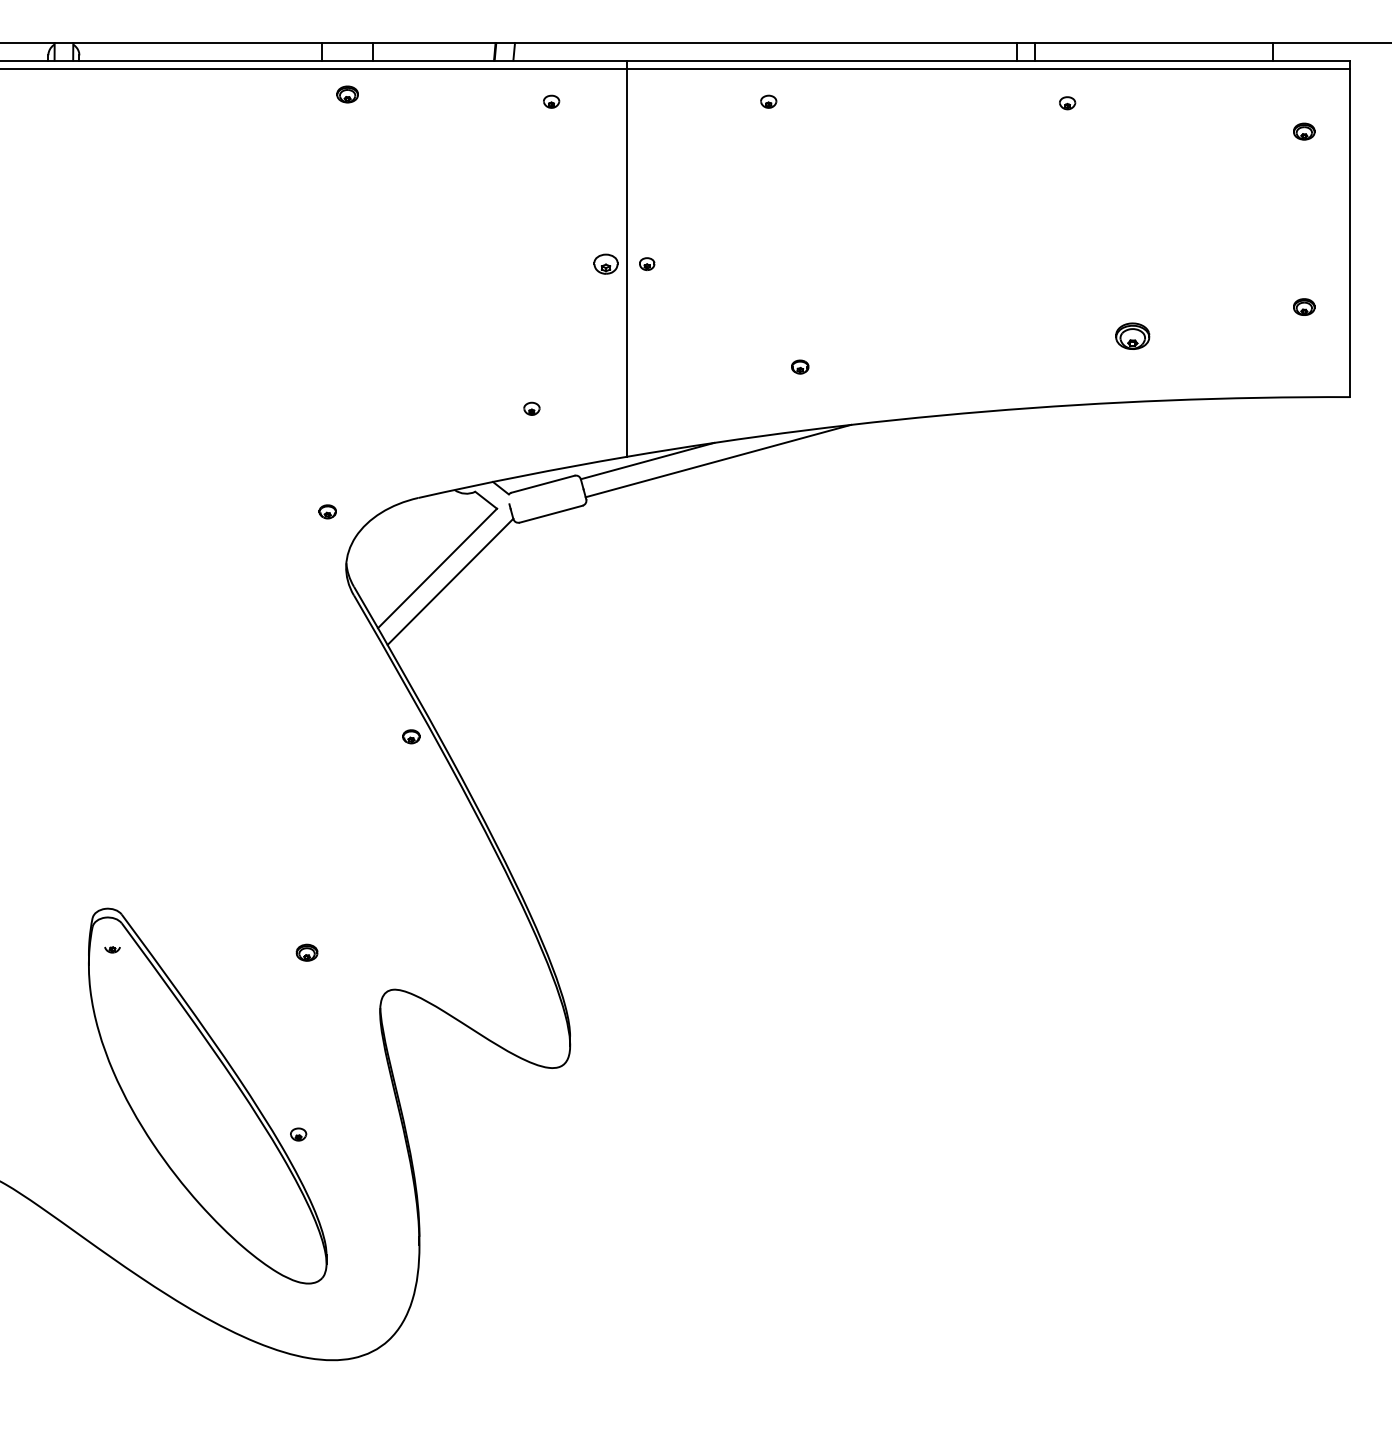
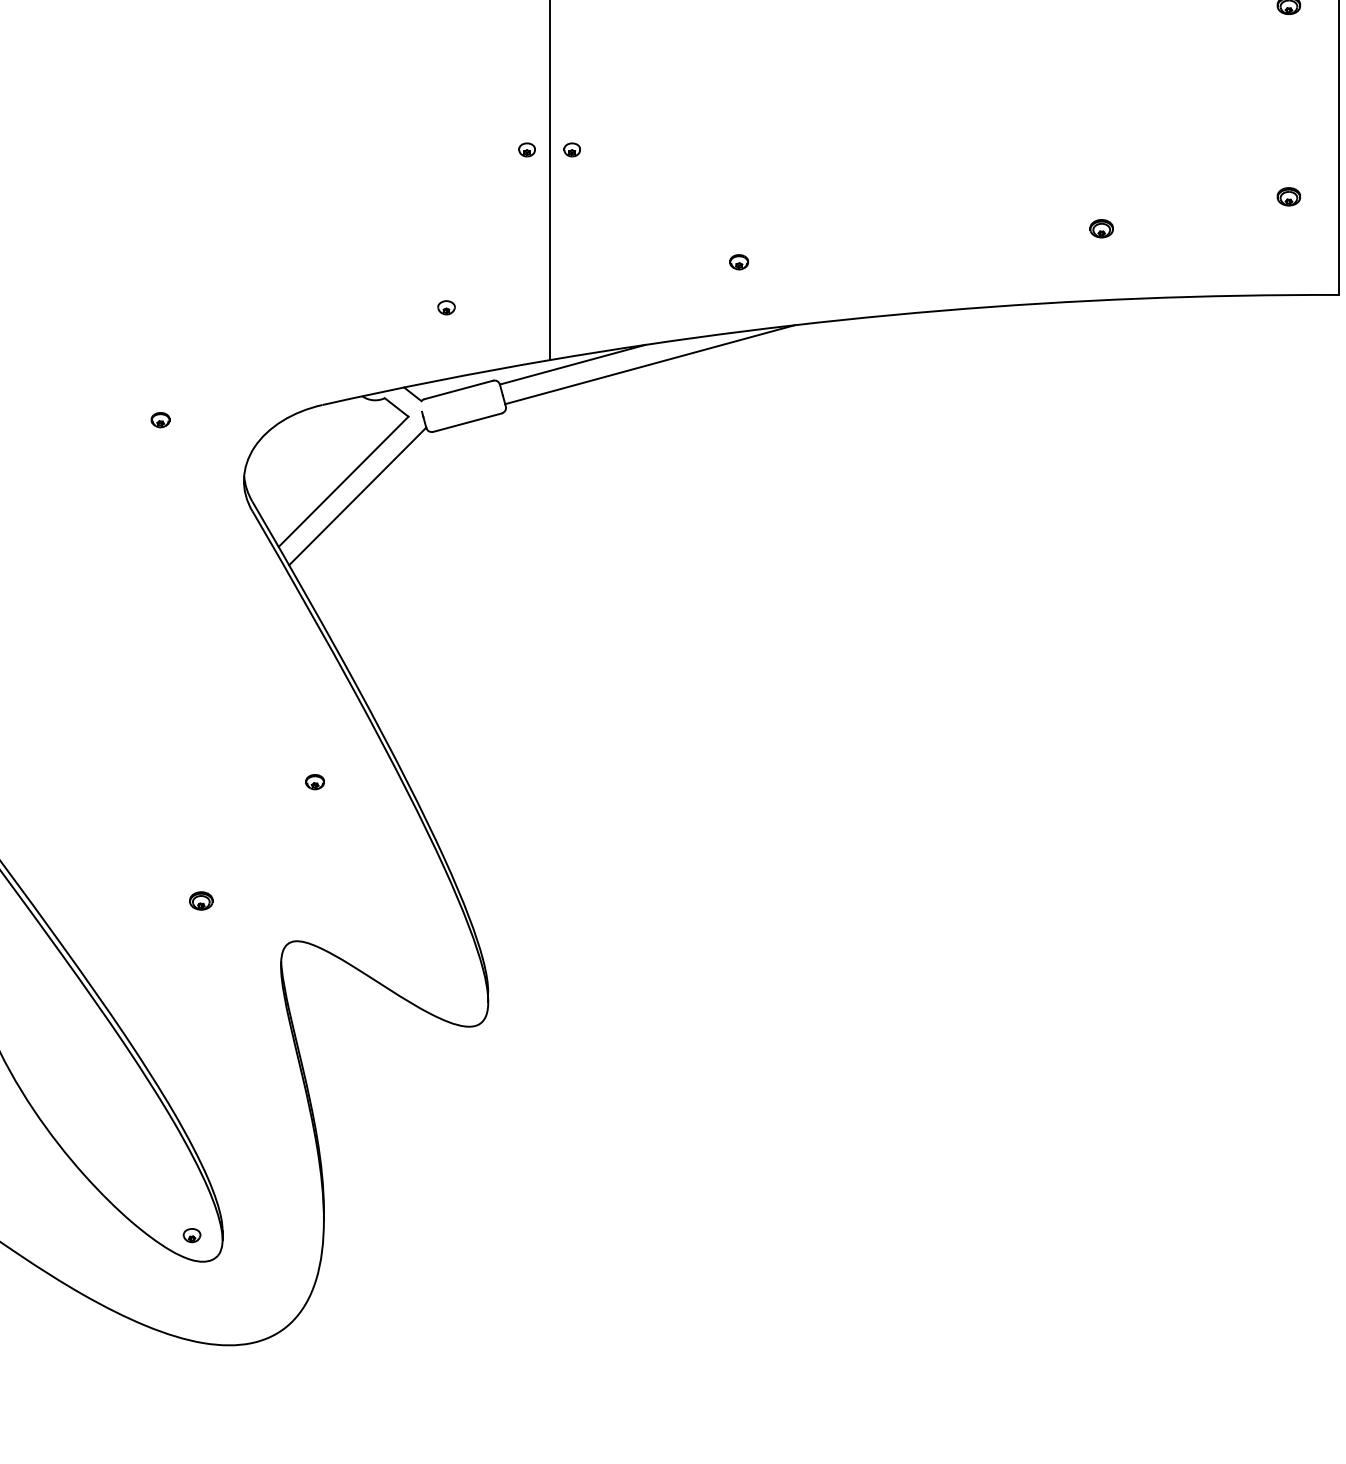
part: (605, 263) -> (526, 149), size x0.62
part: (1132, 336) -> (1101, 228), size x0.62
part: (327, 511) -> (160, 419), moved
part: (411, 736) -> (315, 781), moved
part: (298, 1134) -> (191, 1235), moved

